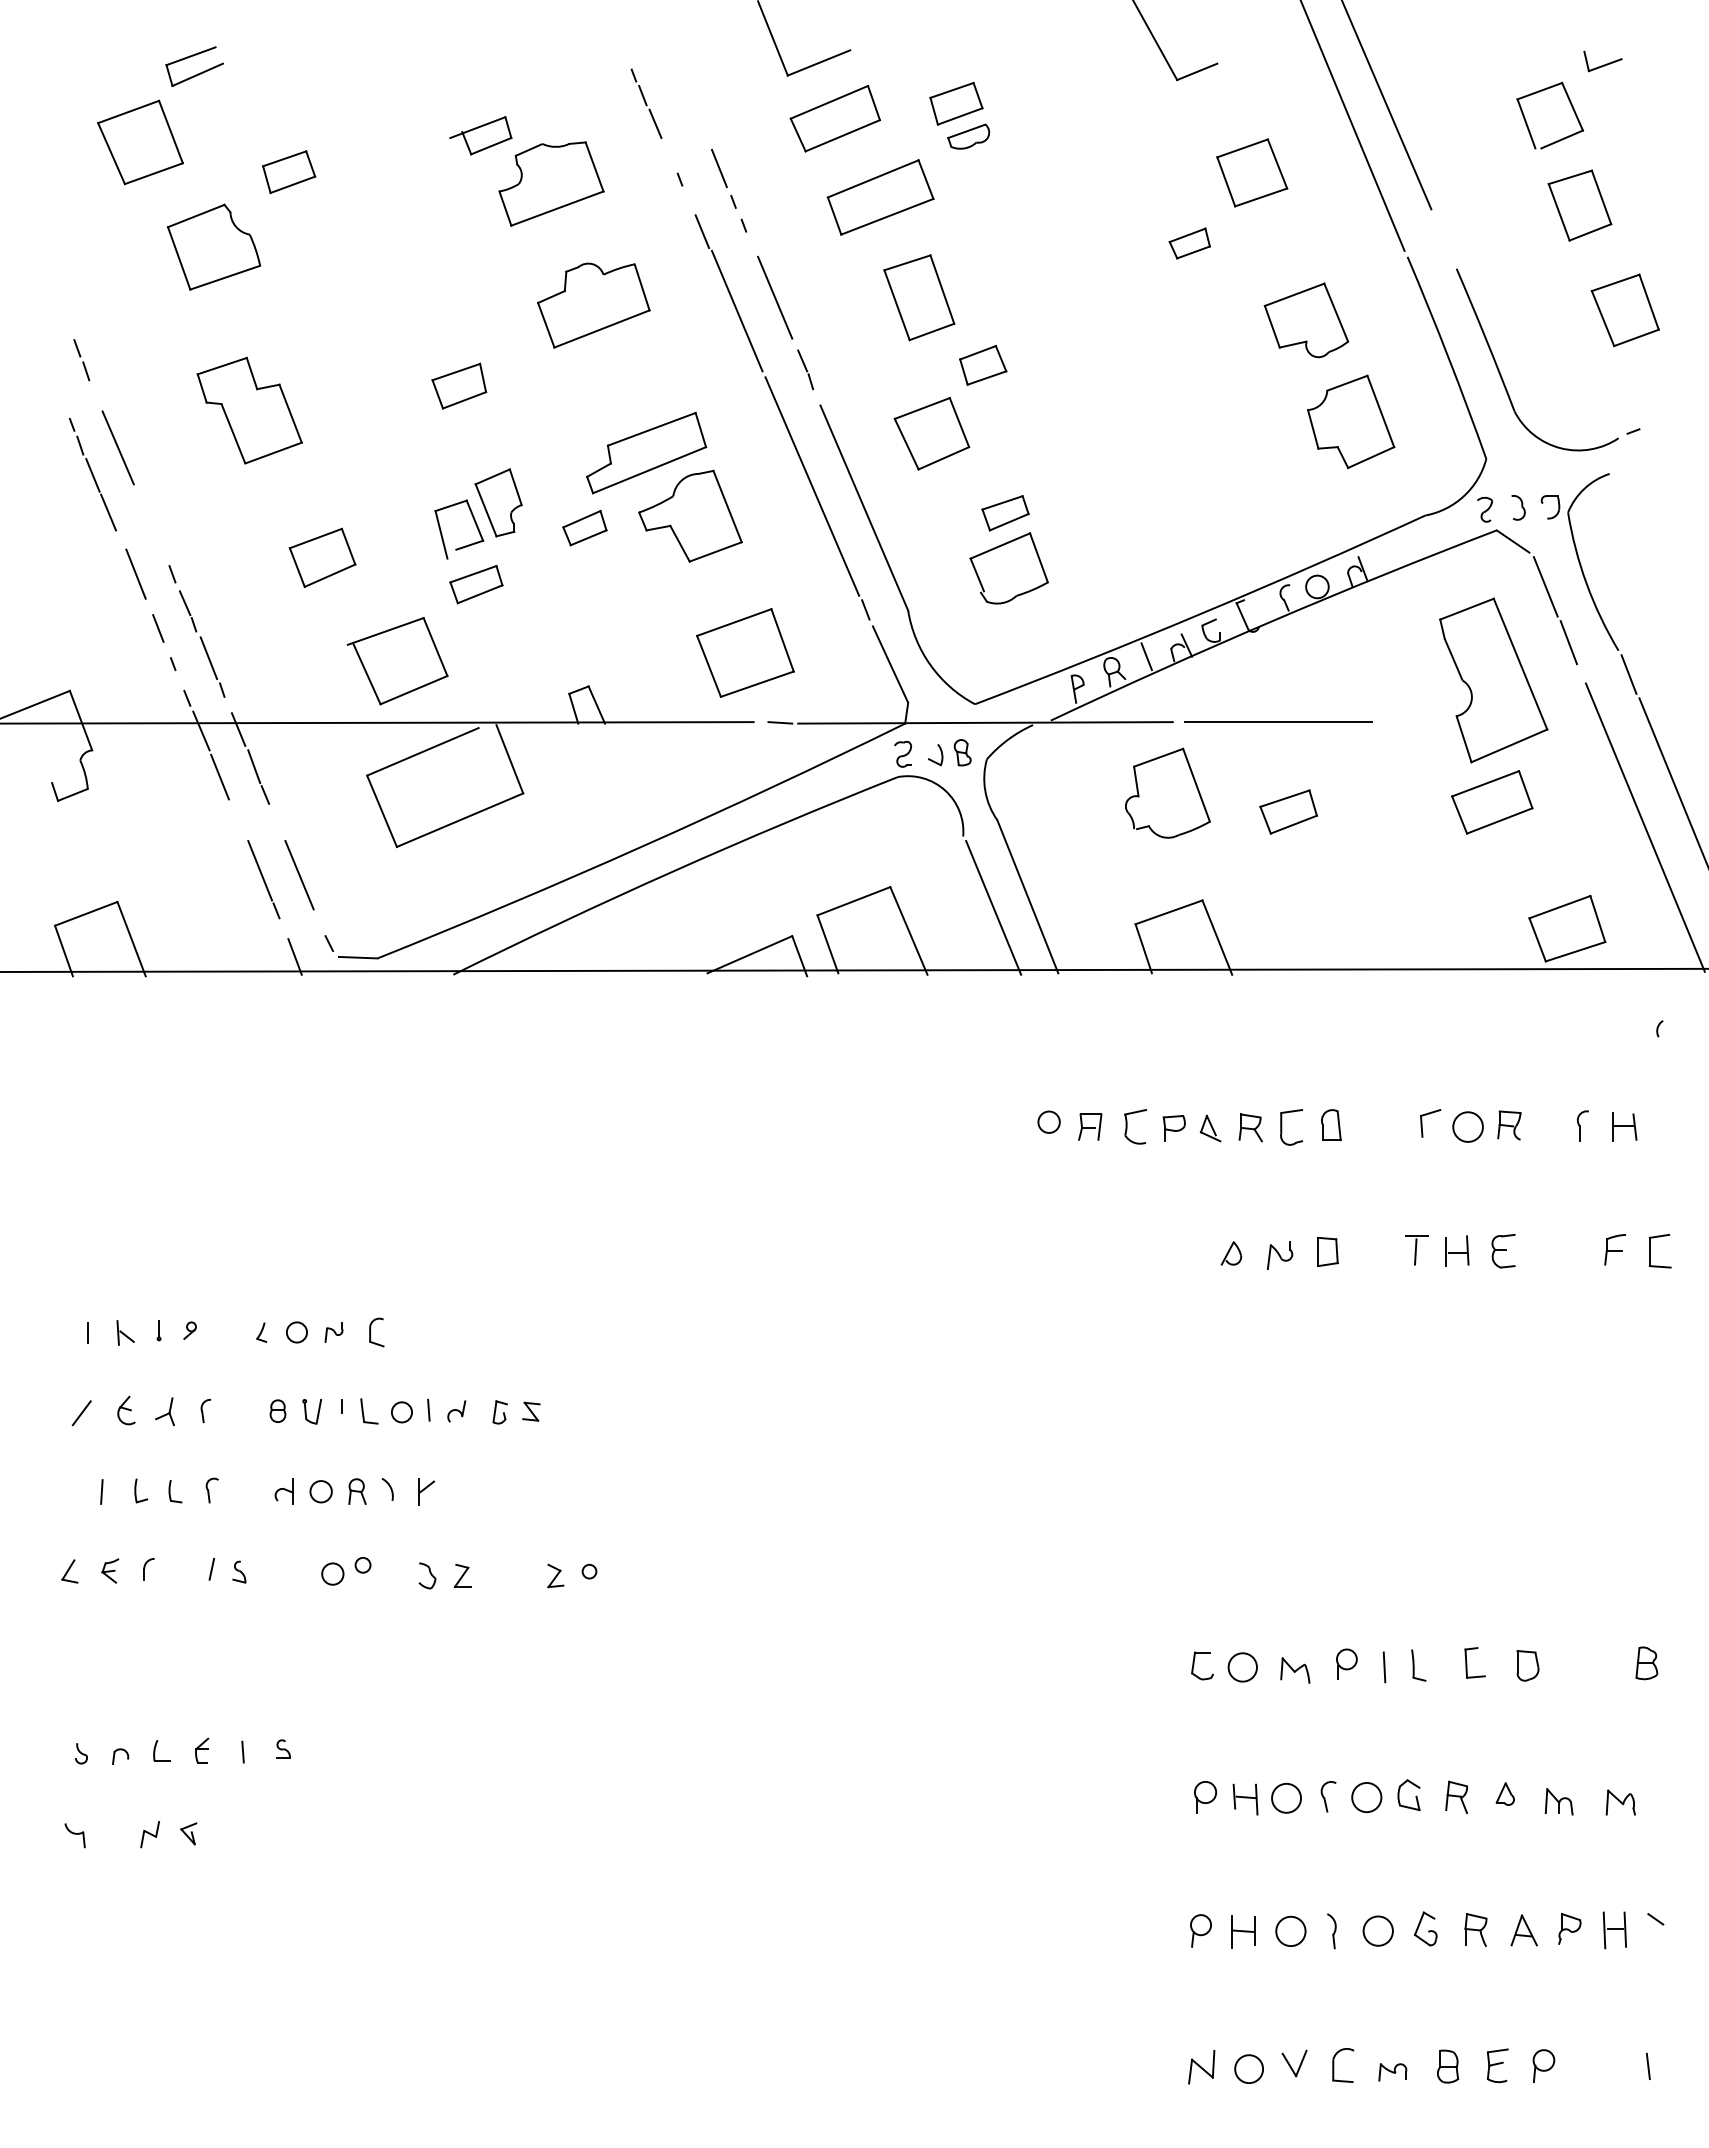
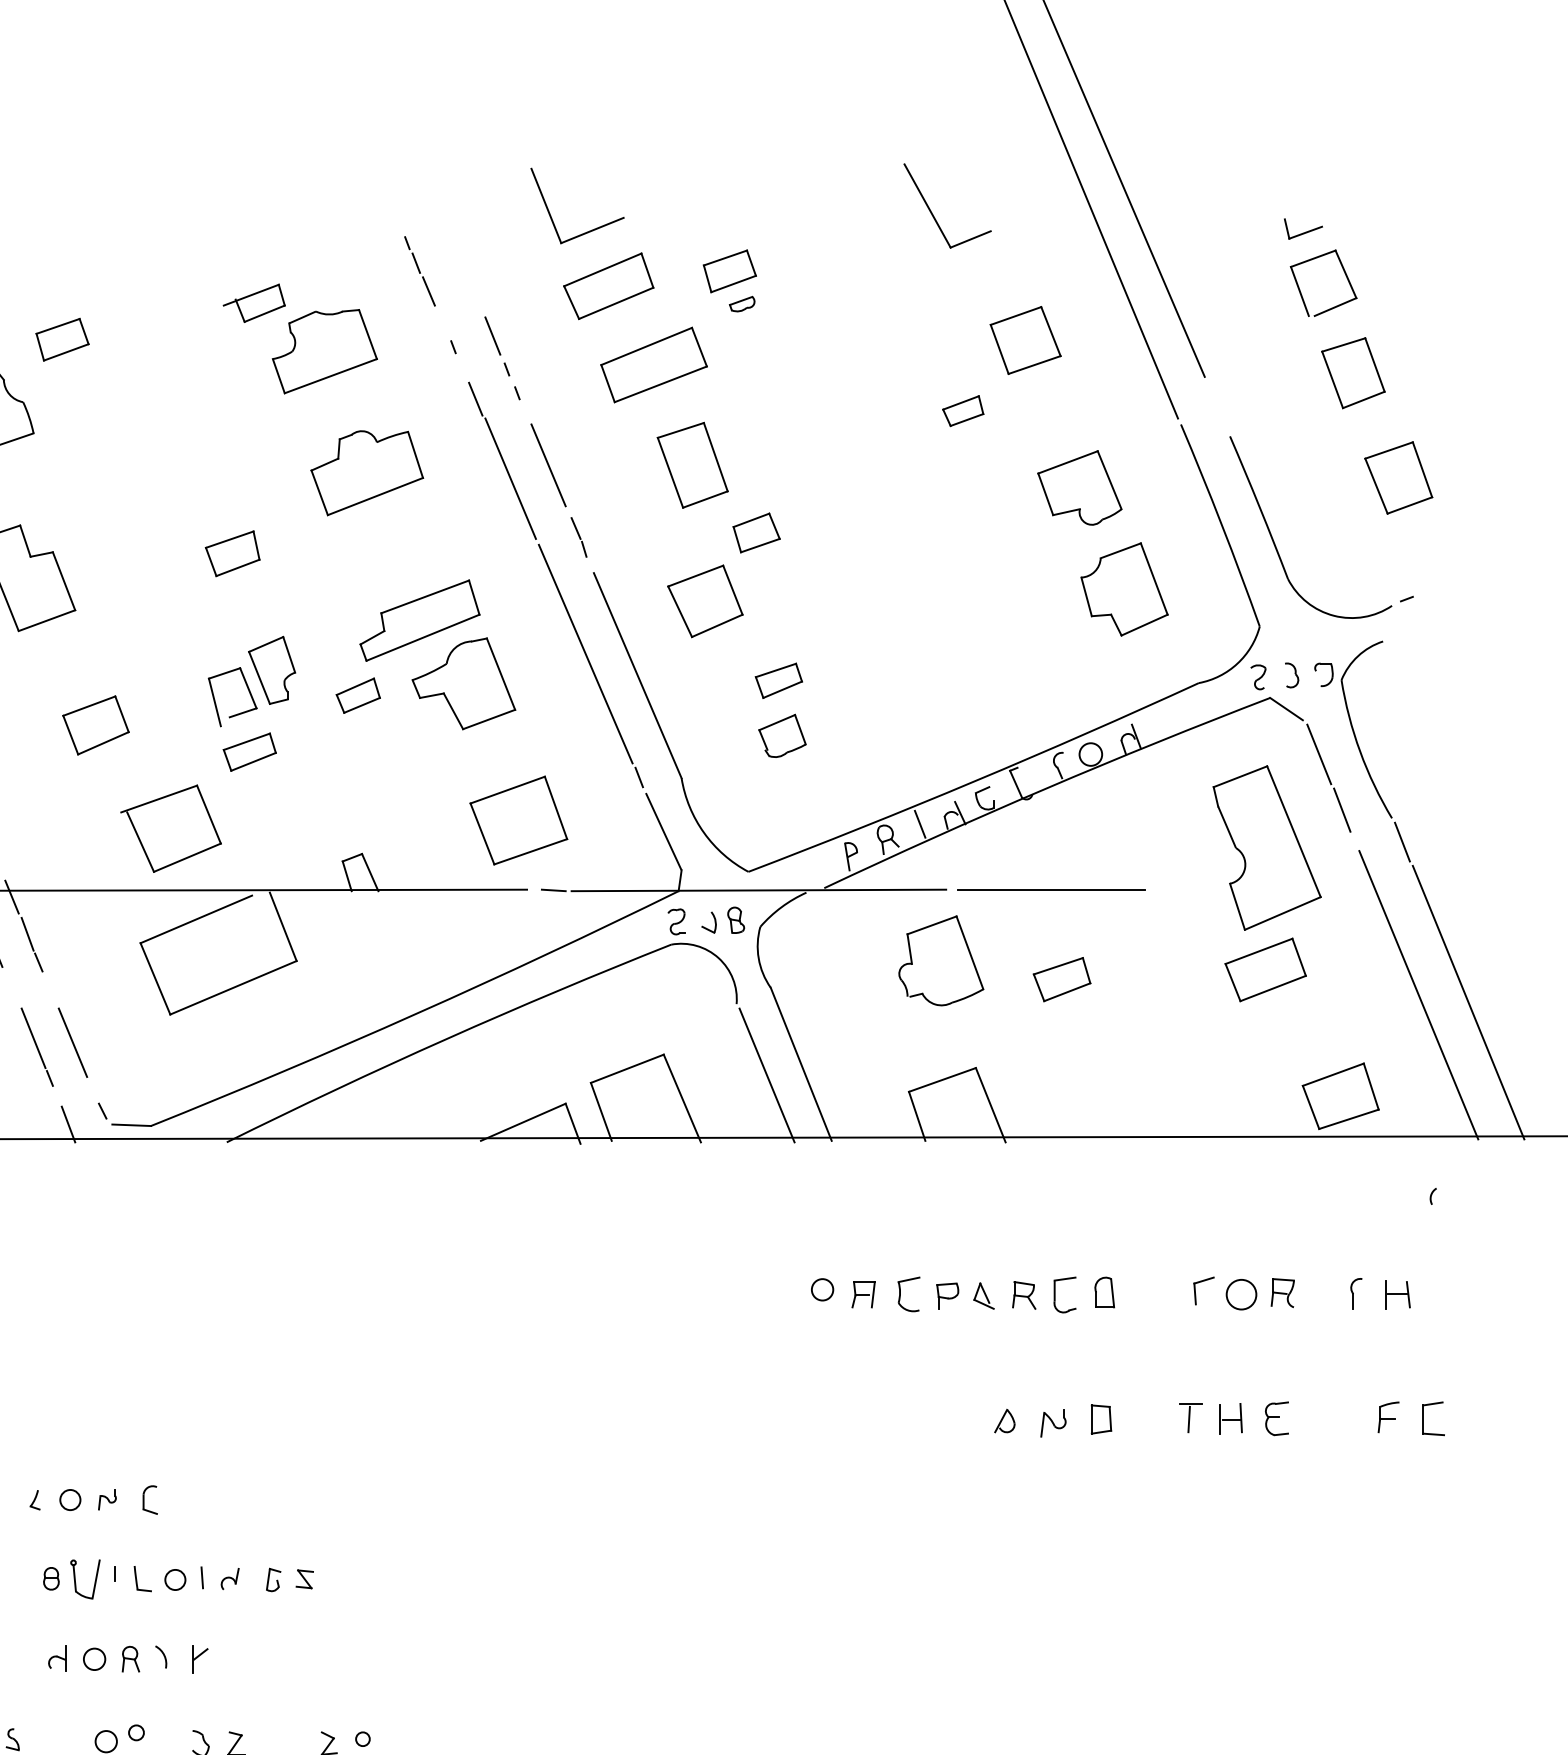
part: (1602, 61) -> (1302, 229), moved
part: (968, 136) -> (741, 304), size x0.6
part: (1008, 568) -> (781, 736), size x0.6
part: (312, 1411) -> (85, 1579), size x1.6

